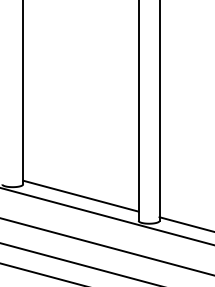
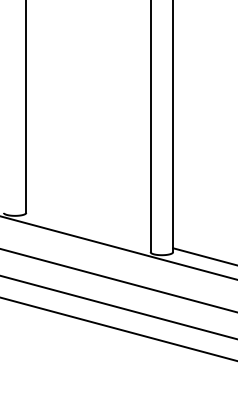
line: (80, 196) -> (88, 225), removed

